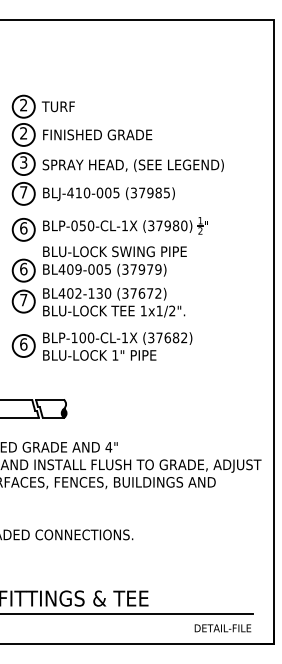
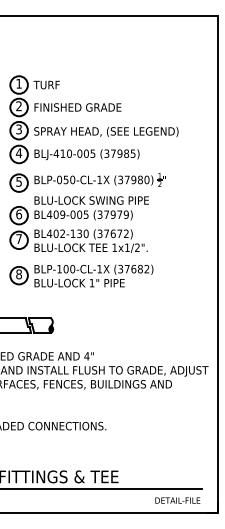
text: (23, 104) -> (18, 83), 2 -> 1
text: (23, 192) -> (18, 153), 7 -> 4
text: (24, 227) -> (19, 181), 6 -> 5
text: (24, 344) -> (19, 274), 6 -> 8

